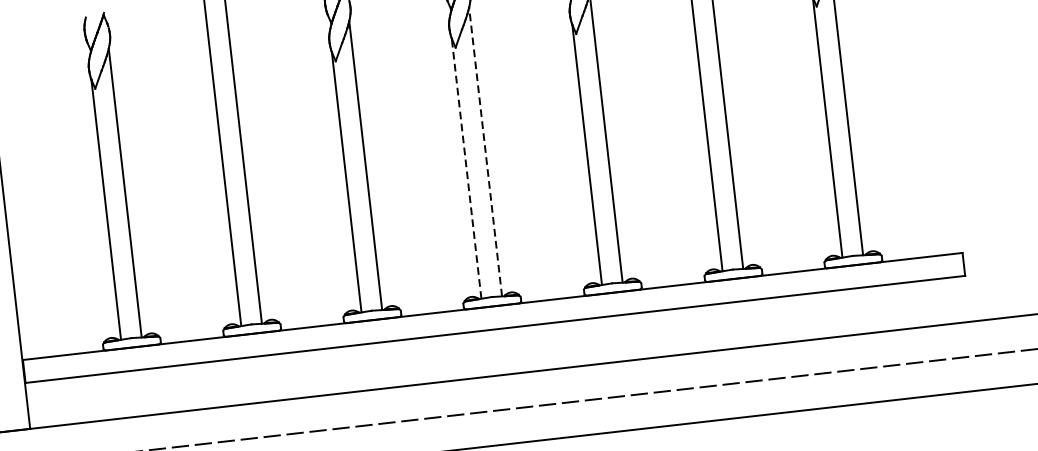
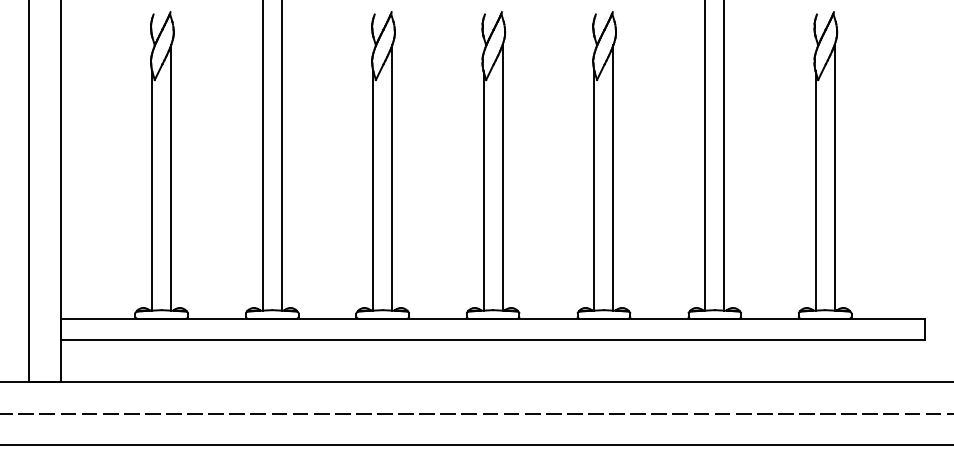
line: (485, 151) -> (502, 177), dashed -> solid
line: (466, 168) -> (483, 190), dashed -> solid

